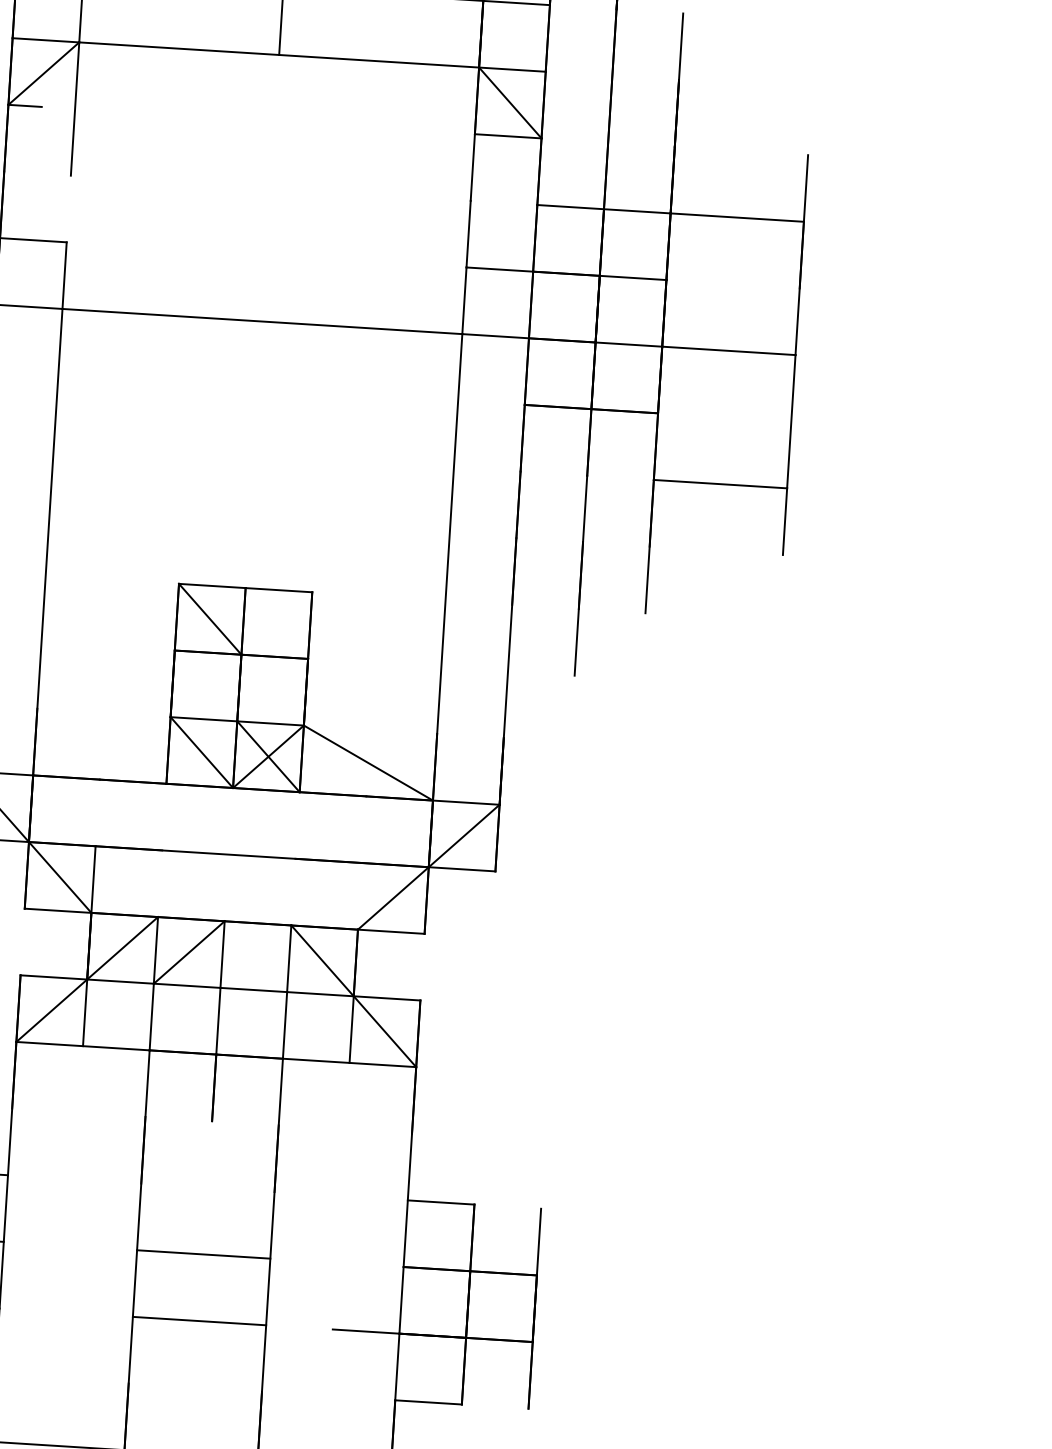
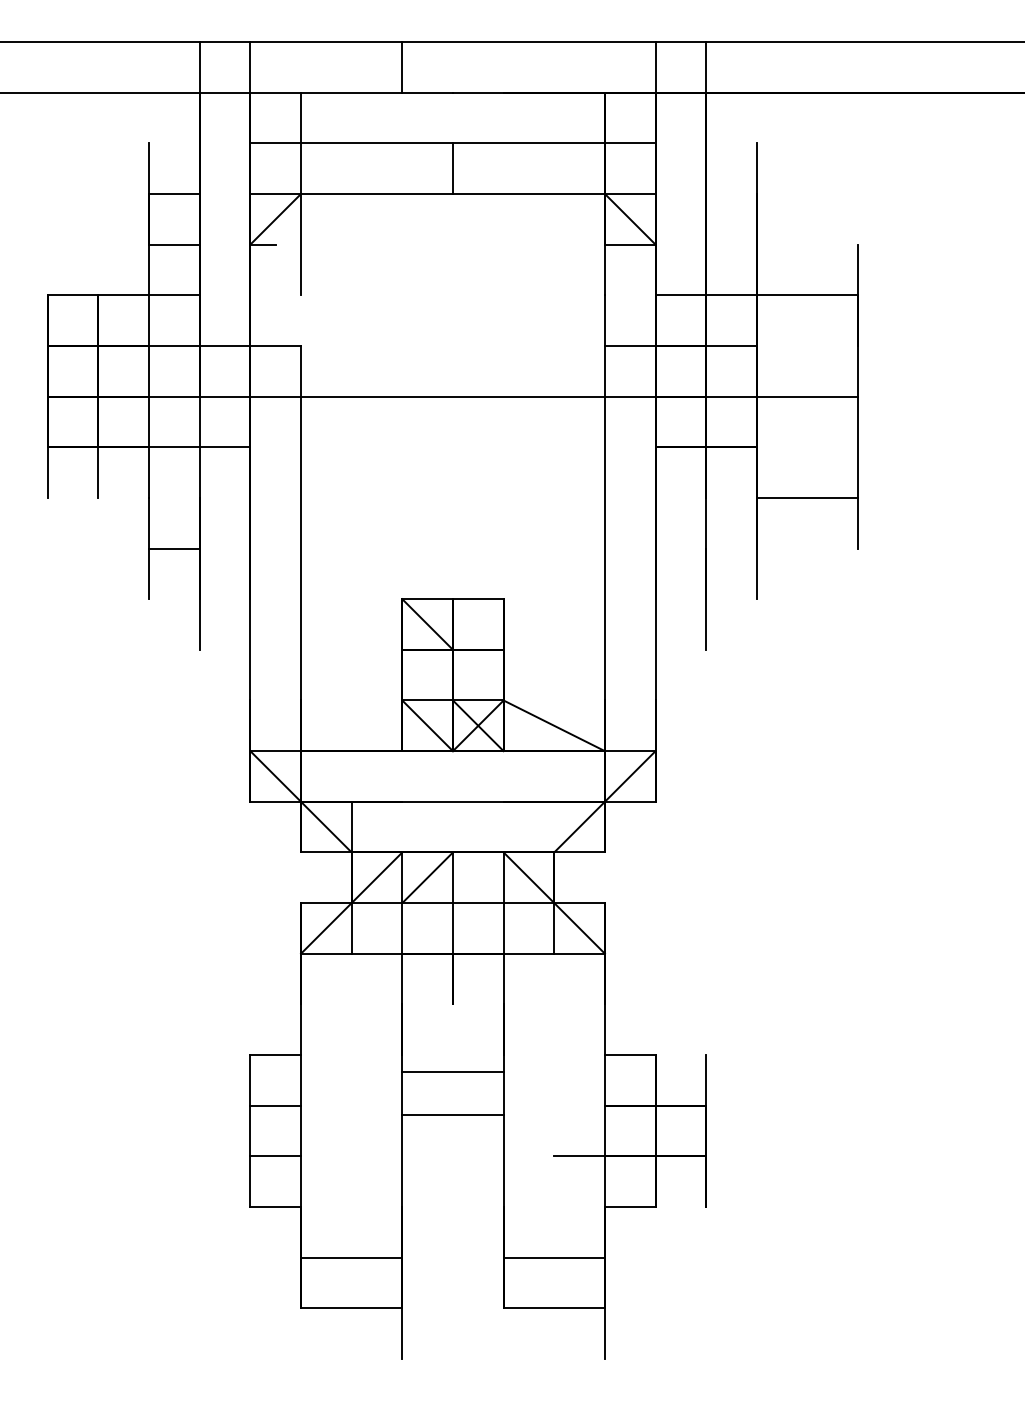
line: (203, 1254) -> (452, 1071), moved
line: (198, 1321) -> (452, 1115), moved

